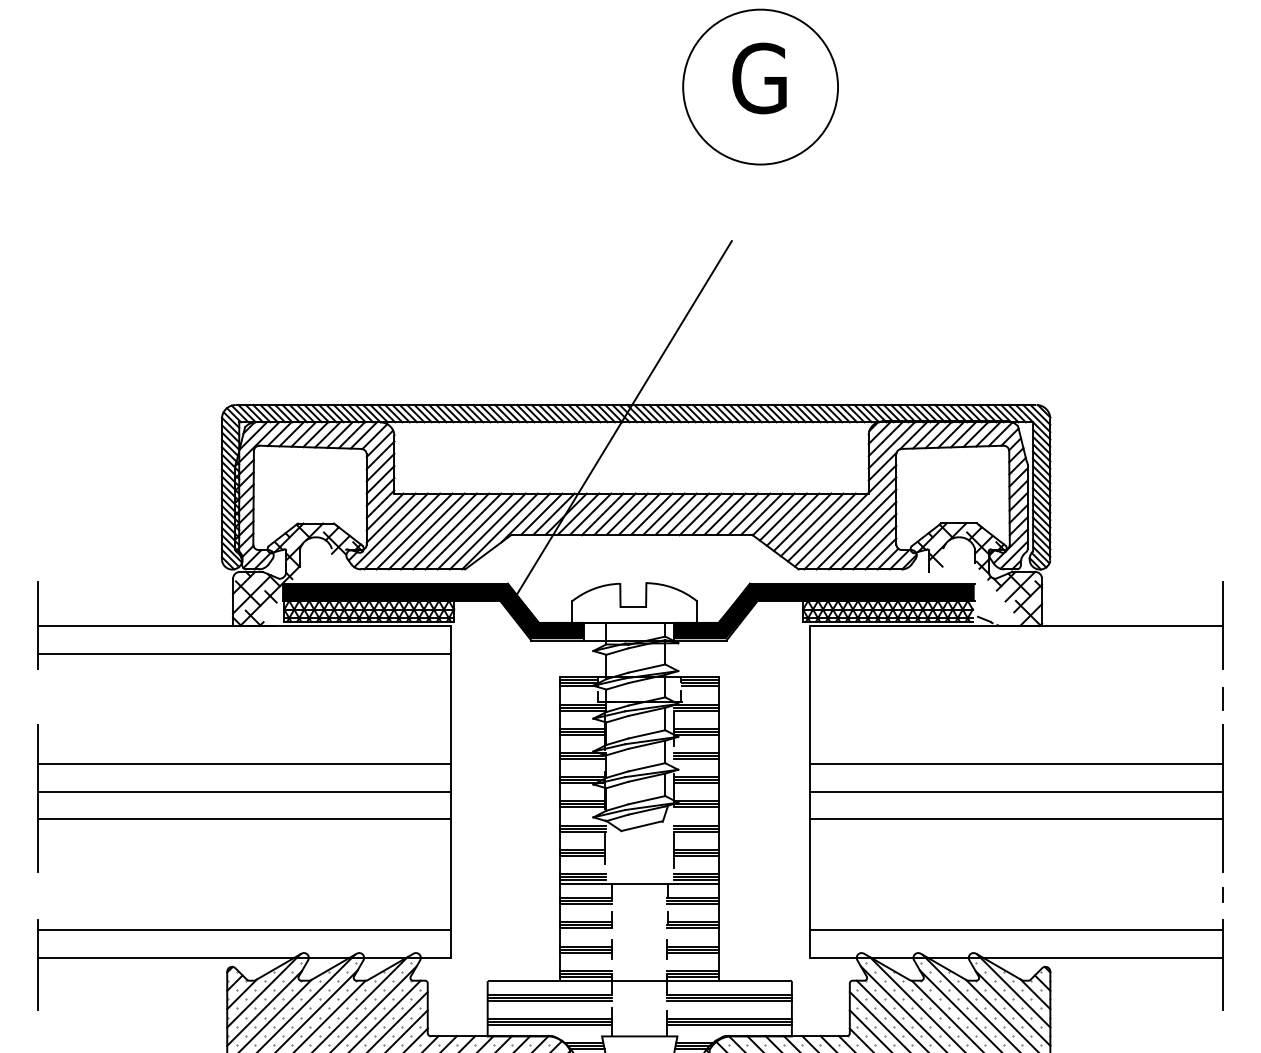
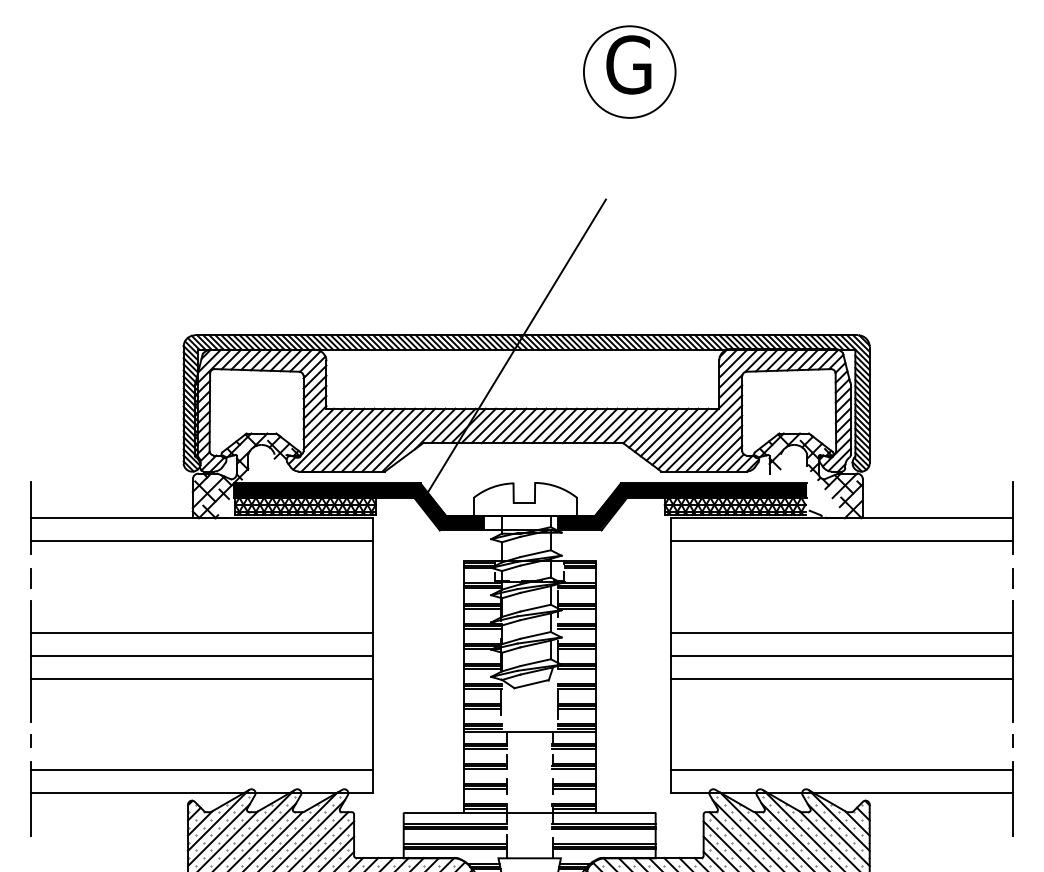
circle: (760, 86) -> (629, 71), size x0.71
line: (1016, 653) -> (841, 541), added
line: (37, 698) -> (30, 578), added
line: (37, 894) -> (30, 740), added

